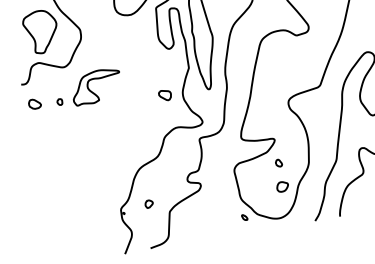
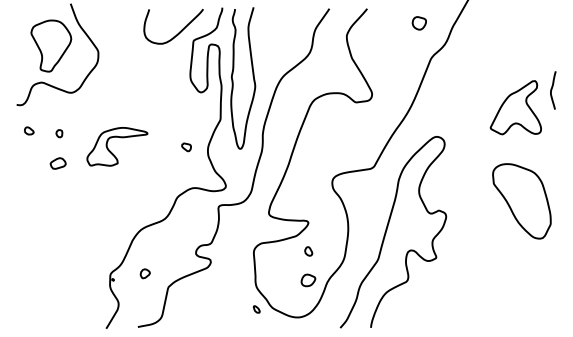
part: (92, 91) -> (111, 151), moved
part: (165, 95) -> (186, 147), size x0.62
part: (35, 103) -> (29, 130), size x0.62
part: (62, 126) -> (57, 163), added

